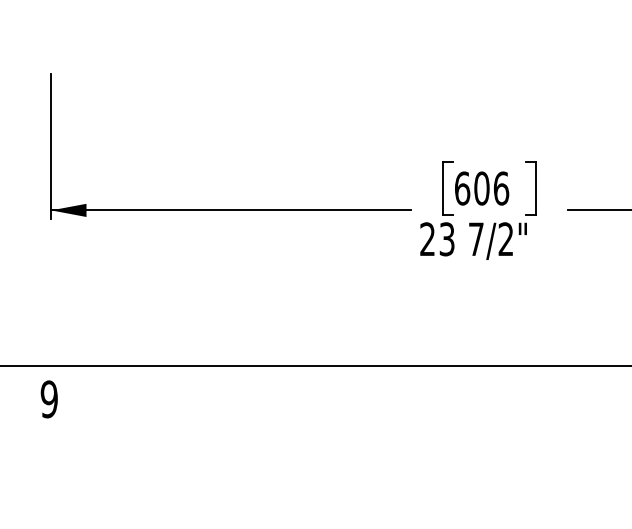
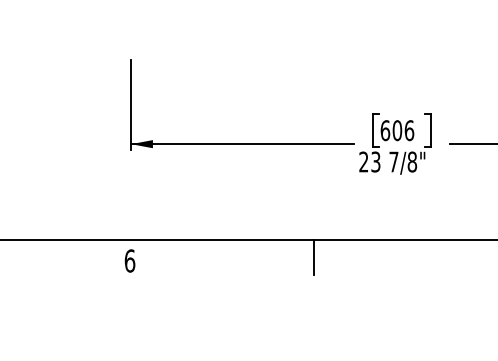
text: (506, 238) -> (412, 161), 7/2" -> 7/8"
line: (346, 393) -> (313, 257), added
text: (48, 398) -> (129, 260), 9 -> 6

